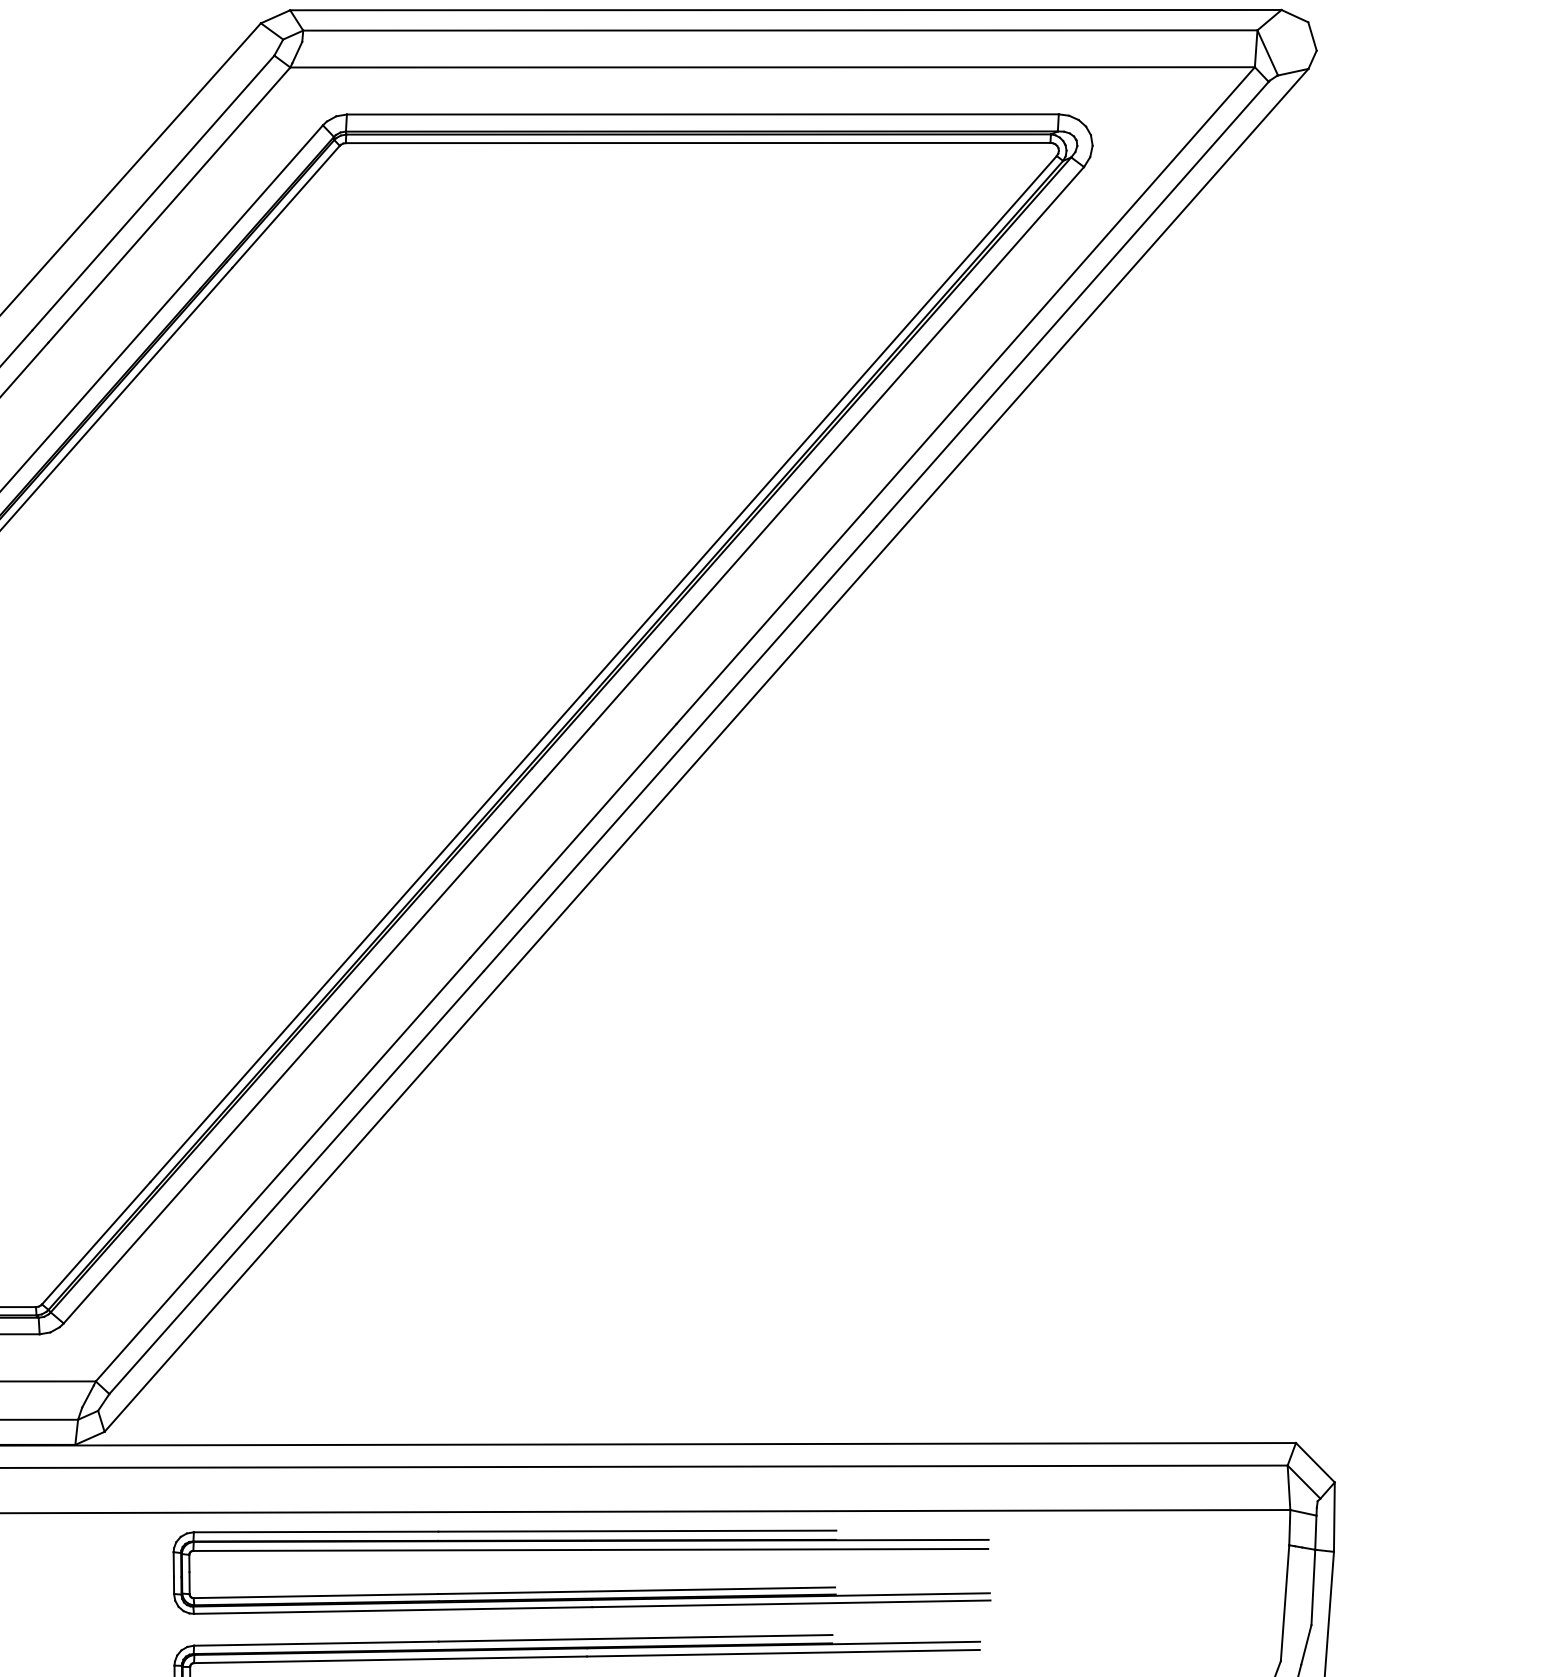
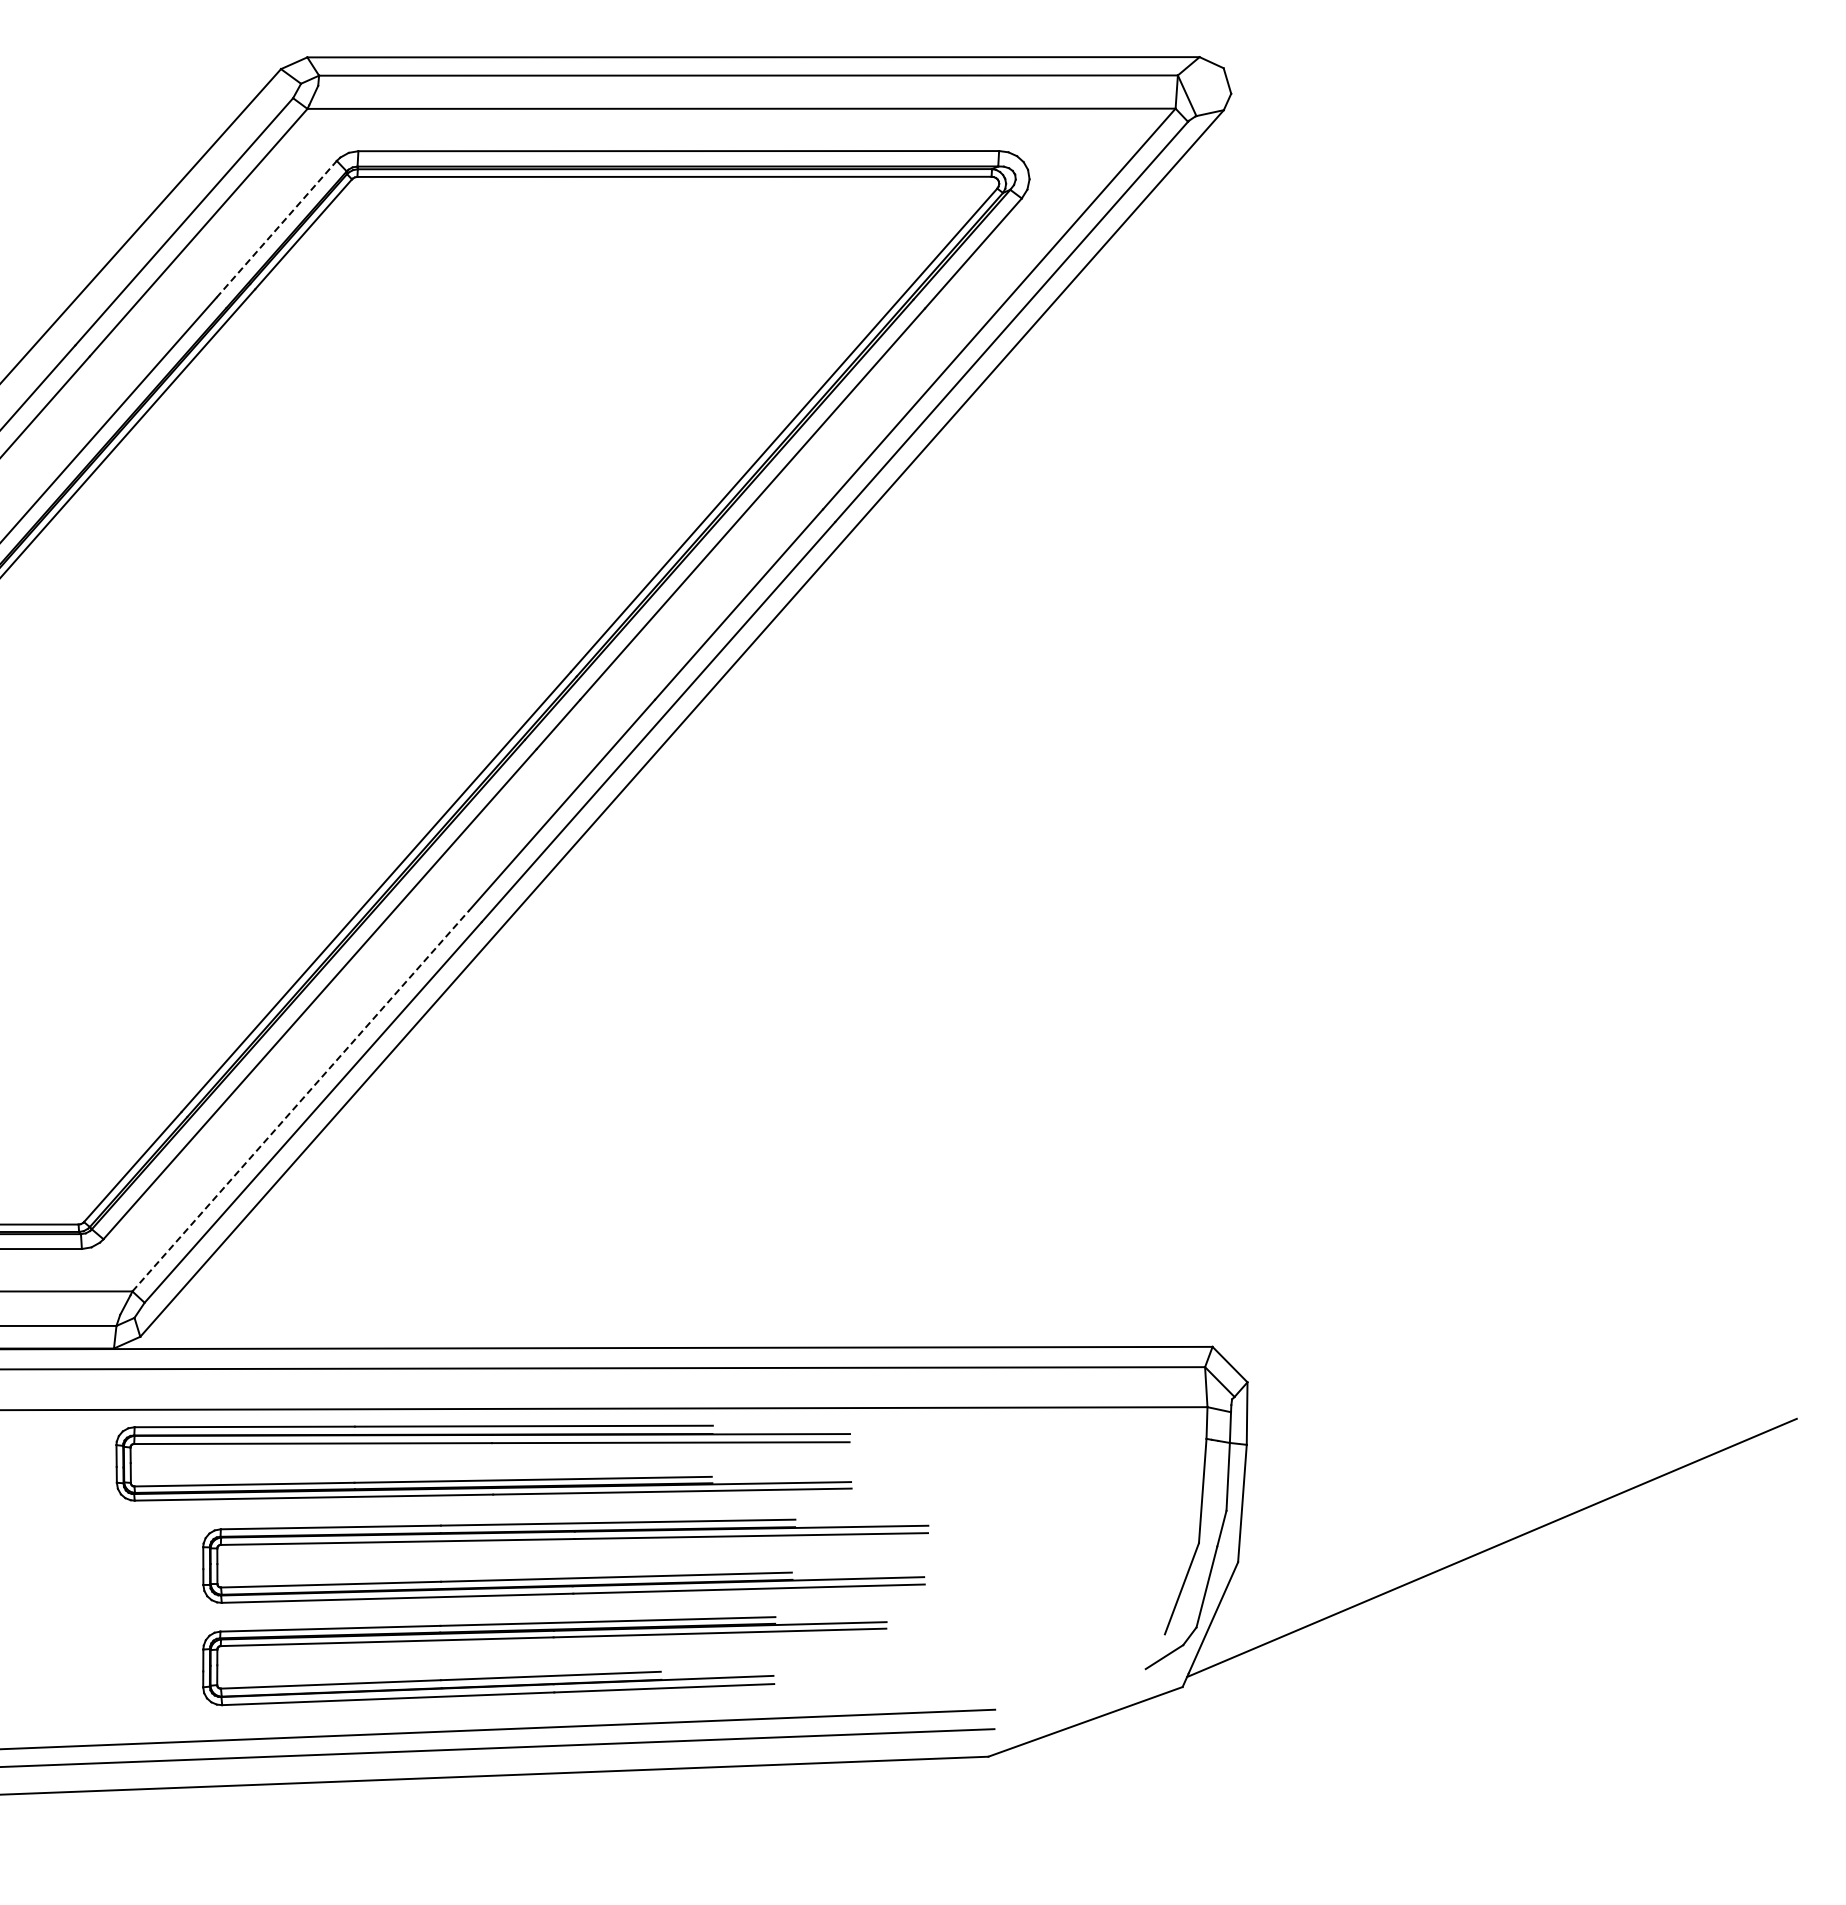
line: (255, 201) -> (276, 229), solid -> dashed
line: (283, 1169) -> (301, 1100), solid -> dashed
part: (581, 1590) -> (483, 1479), moved

